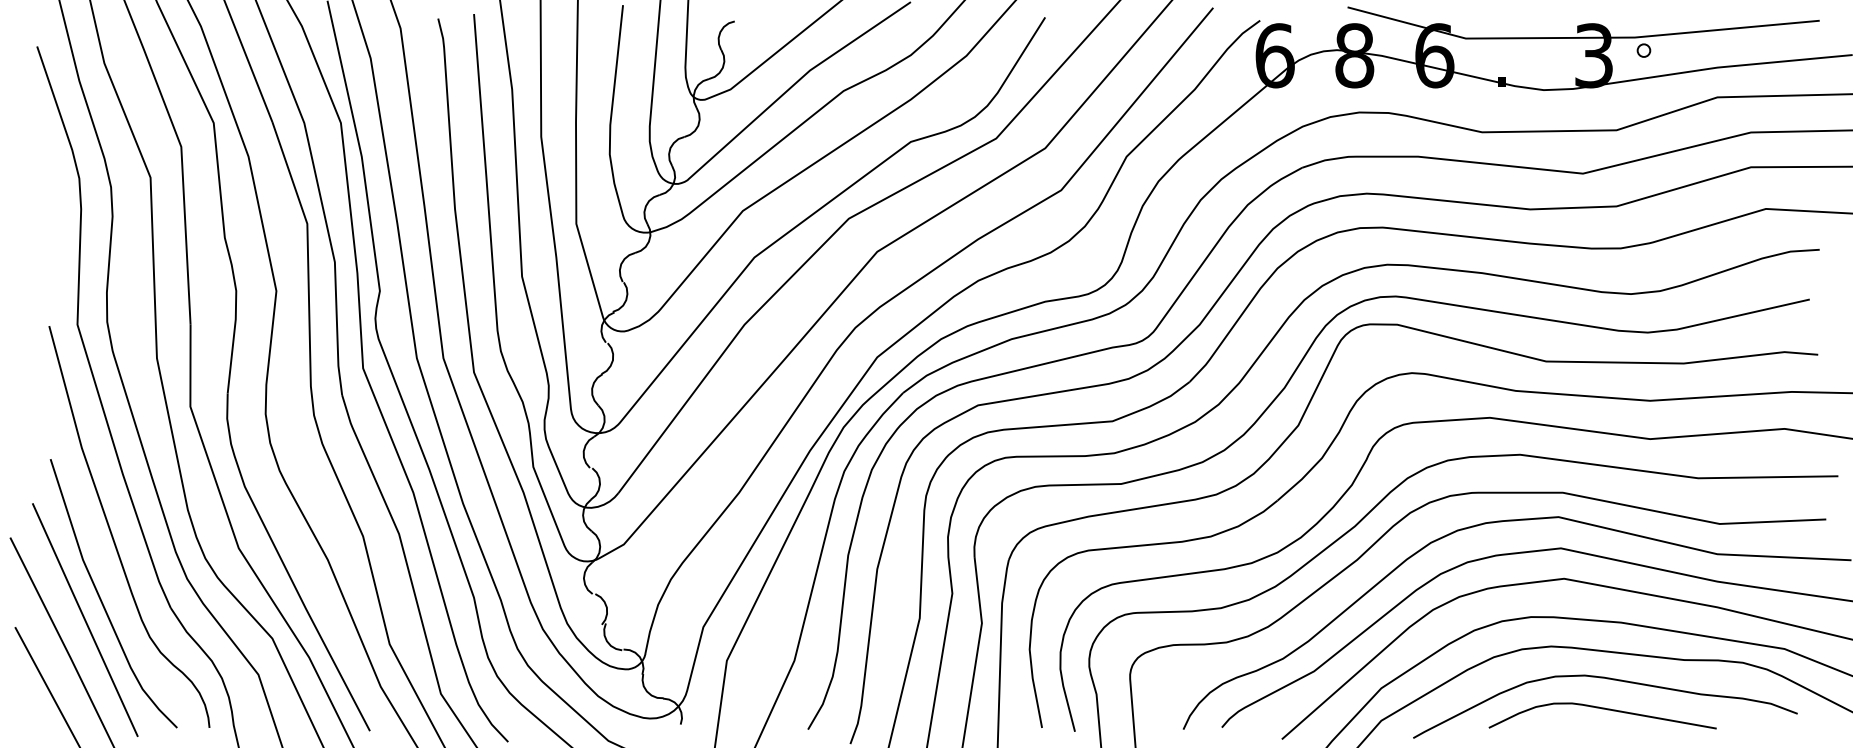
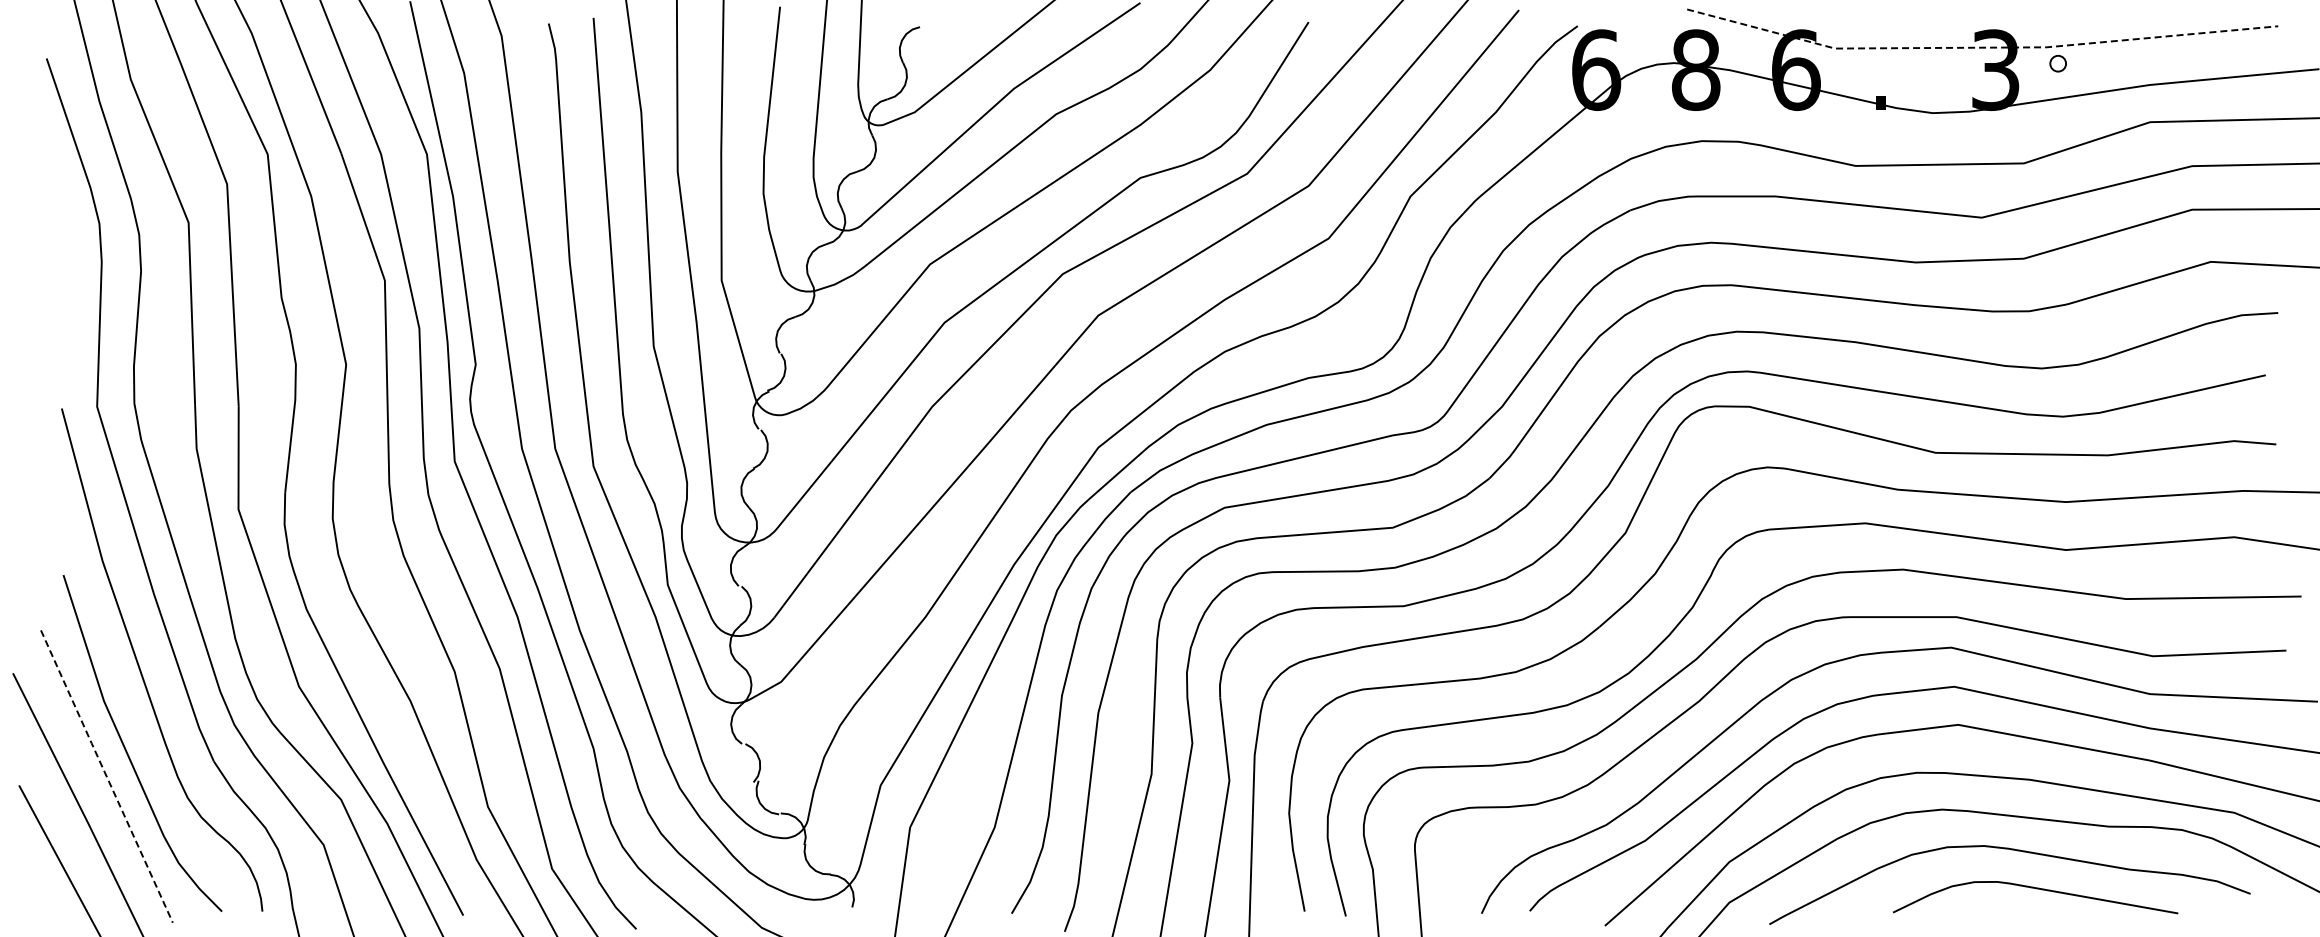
line: (1581, 37) -> (1980, 47), solid -> dashed
line: (84, 620) -> (106, 776), solid -> dashed
curve: (1603, 709) -> (2036, 889), moved

